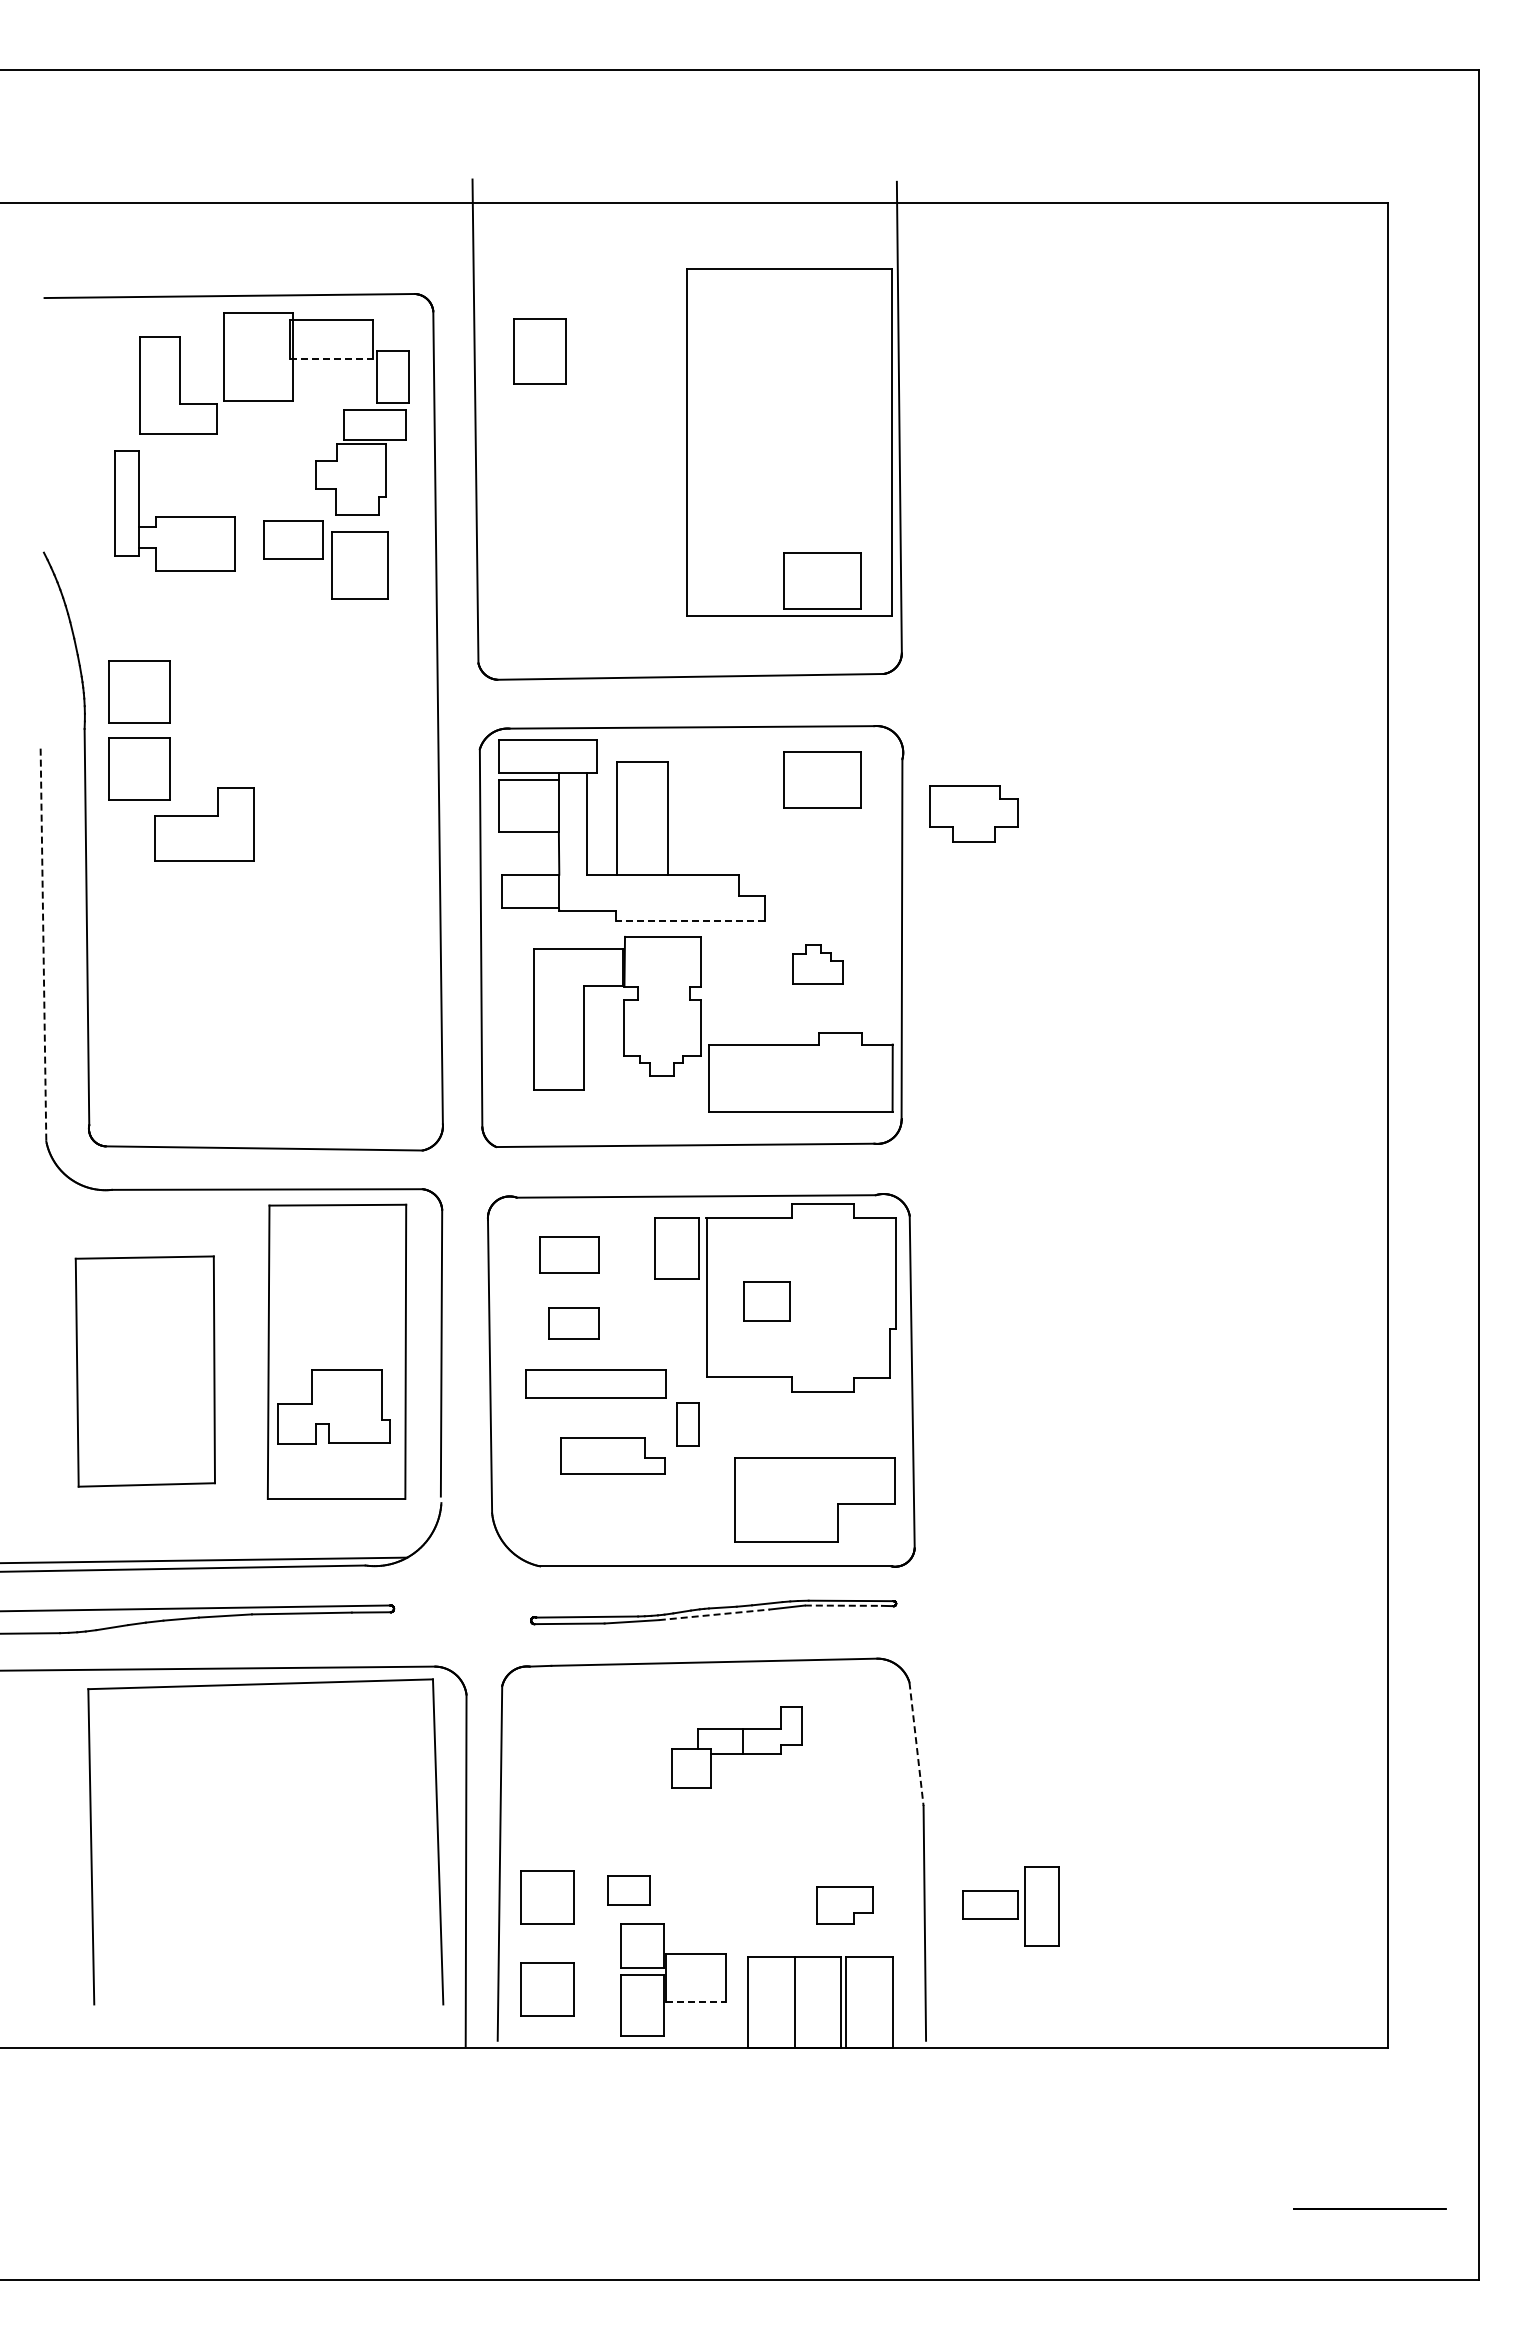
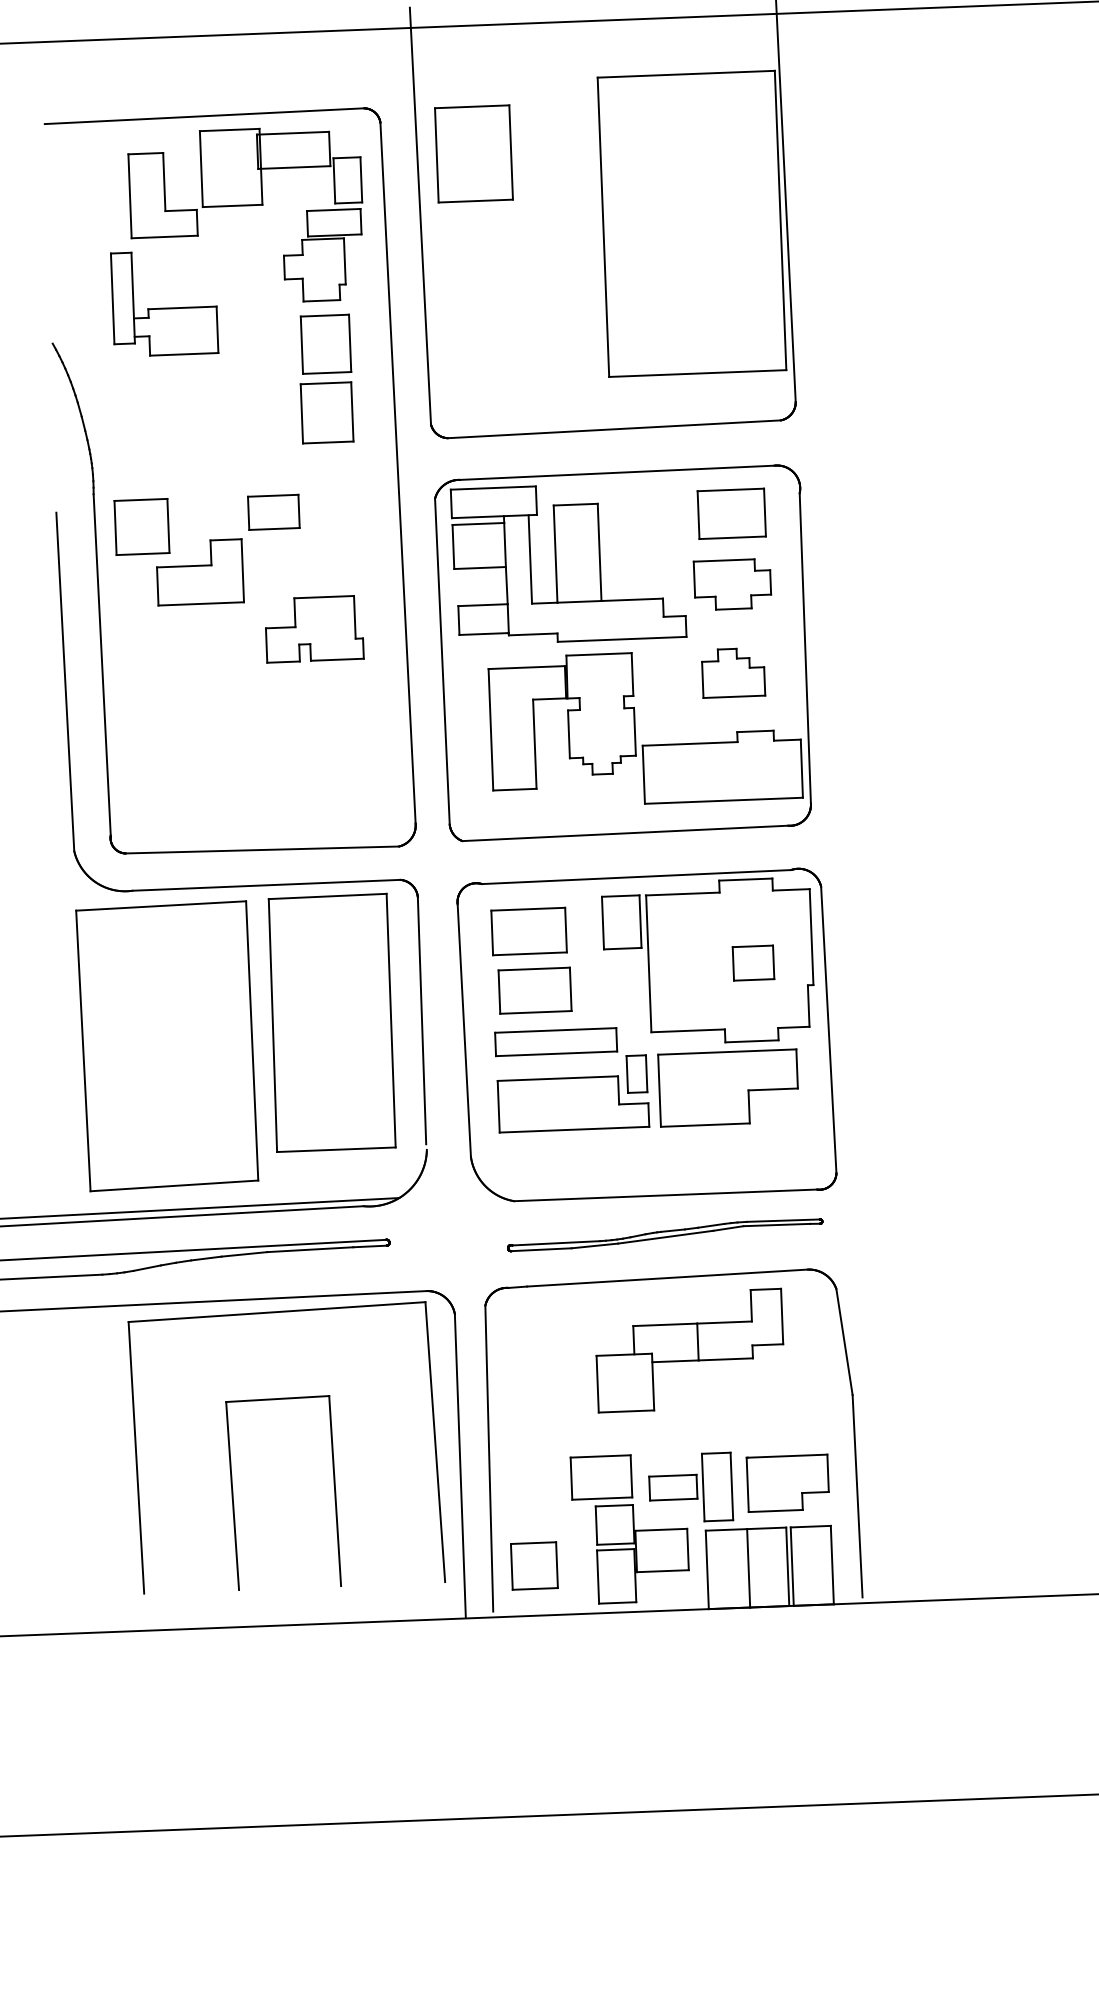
part: (539, 351) -> (473, 153), size x1.67
line: (331, 359) -> (294, 167), dashed -> solid
part: (293, 539) -> (273, 511), moved
part: (822, 580) -> (724, 341), removed
part: (358, 644) -> (326, 412), added
part: (139, 691) -> (139, 460), removed
part: (973, 813) -> (732, 584), moved
line: (690, 920) -> (622, 639), dashed -> solid
line: (43, 945) -> (65, 682), dashed -> solid
part: (817, 964) -> (733, 673), size x1.43
part: (569, 1254) -> (529, 931), size x1.43
part: (766, 1301) -> (753, 963), moved
part: (573, 1323) -> (534, 990), size x1.67
part: (145, 1371) -> (167, 1046), size x1.43
part: (333, 1406) -> (313, 628), moved
part: (613, 1455) -> (573, 1103), size x1.67
part: (814, 1499) -> (728, 1087), moved
line: (843, 1605) -> (776, 1224), dashed -> solid
line: (714, 1614) -> (666, 1236), dashed -> solid
line: (916, 1744) -> (844, 1342), dashed -> solid
part: (736, 1747) -> (689, 1350), size x1.67
part: (628, 1890) -> (601, 1477), size x1.67
part: (547, 1897) -> (531, 1486), removed
part: (202, 1900) -> (234, 1500), added
part: (844, 1905) -> (787, 1483), size x1.67
part: (1010, 1906) -> (690, 1488), moved
line: (696, 2001) -> (663, 1571), dashed -> solid

